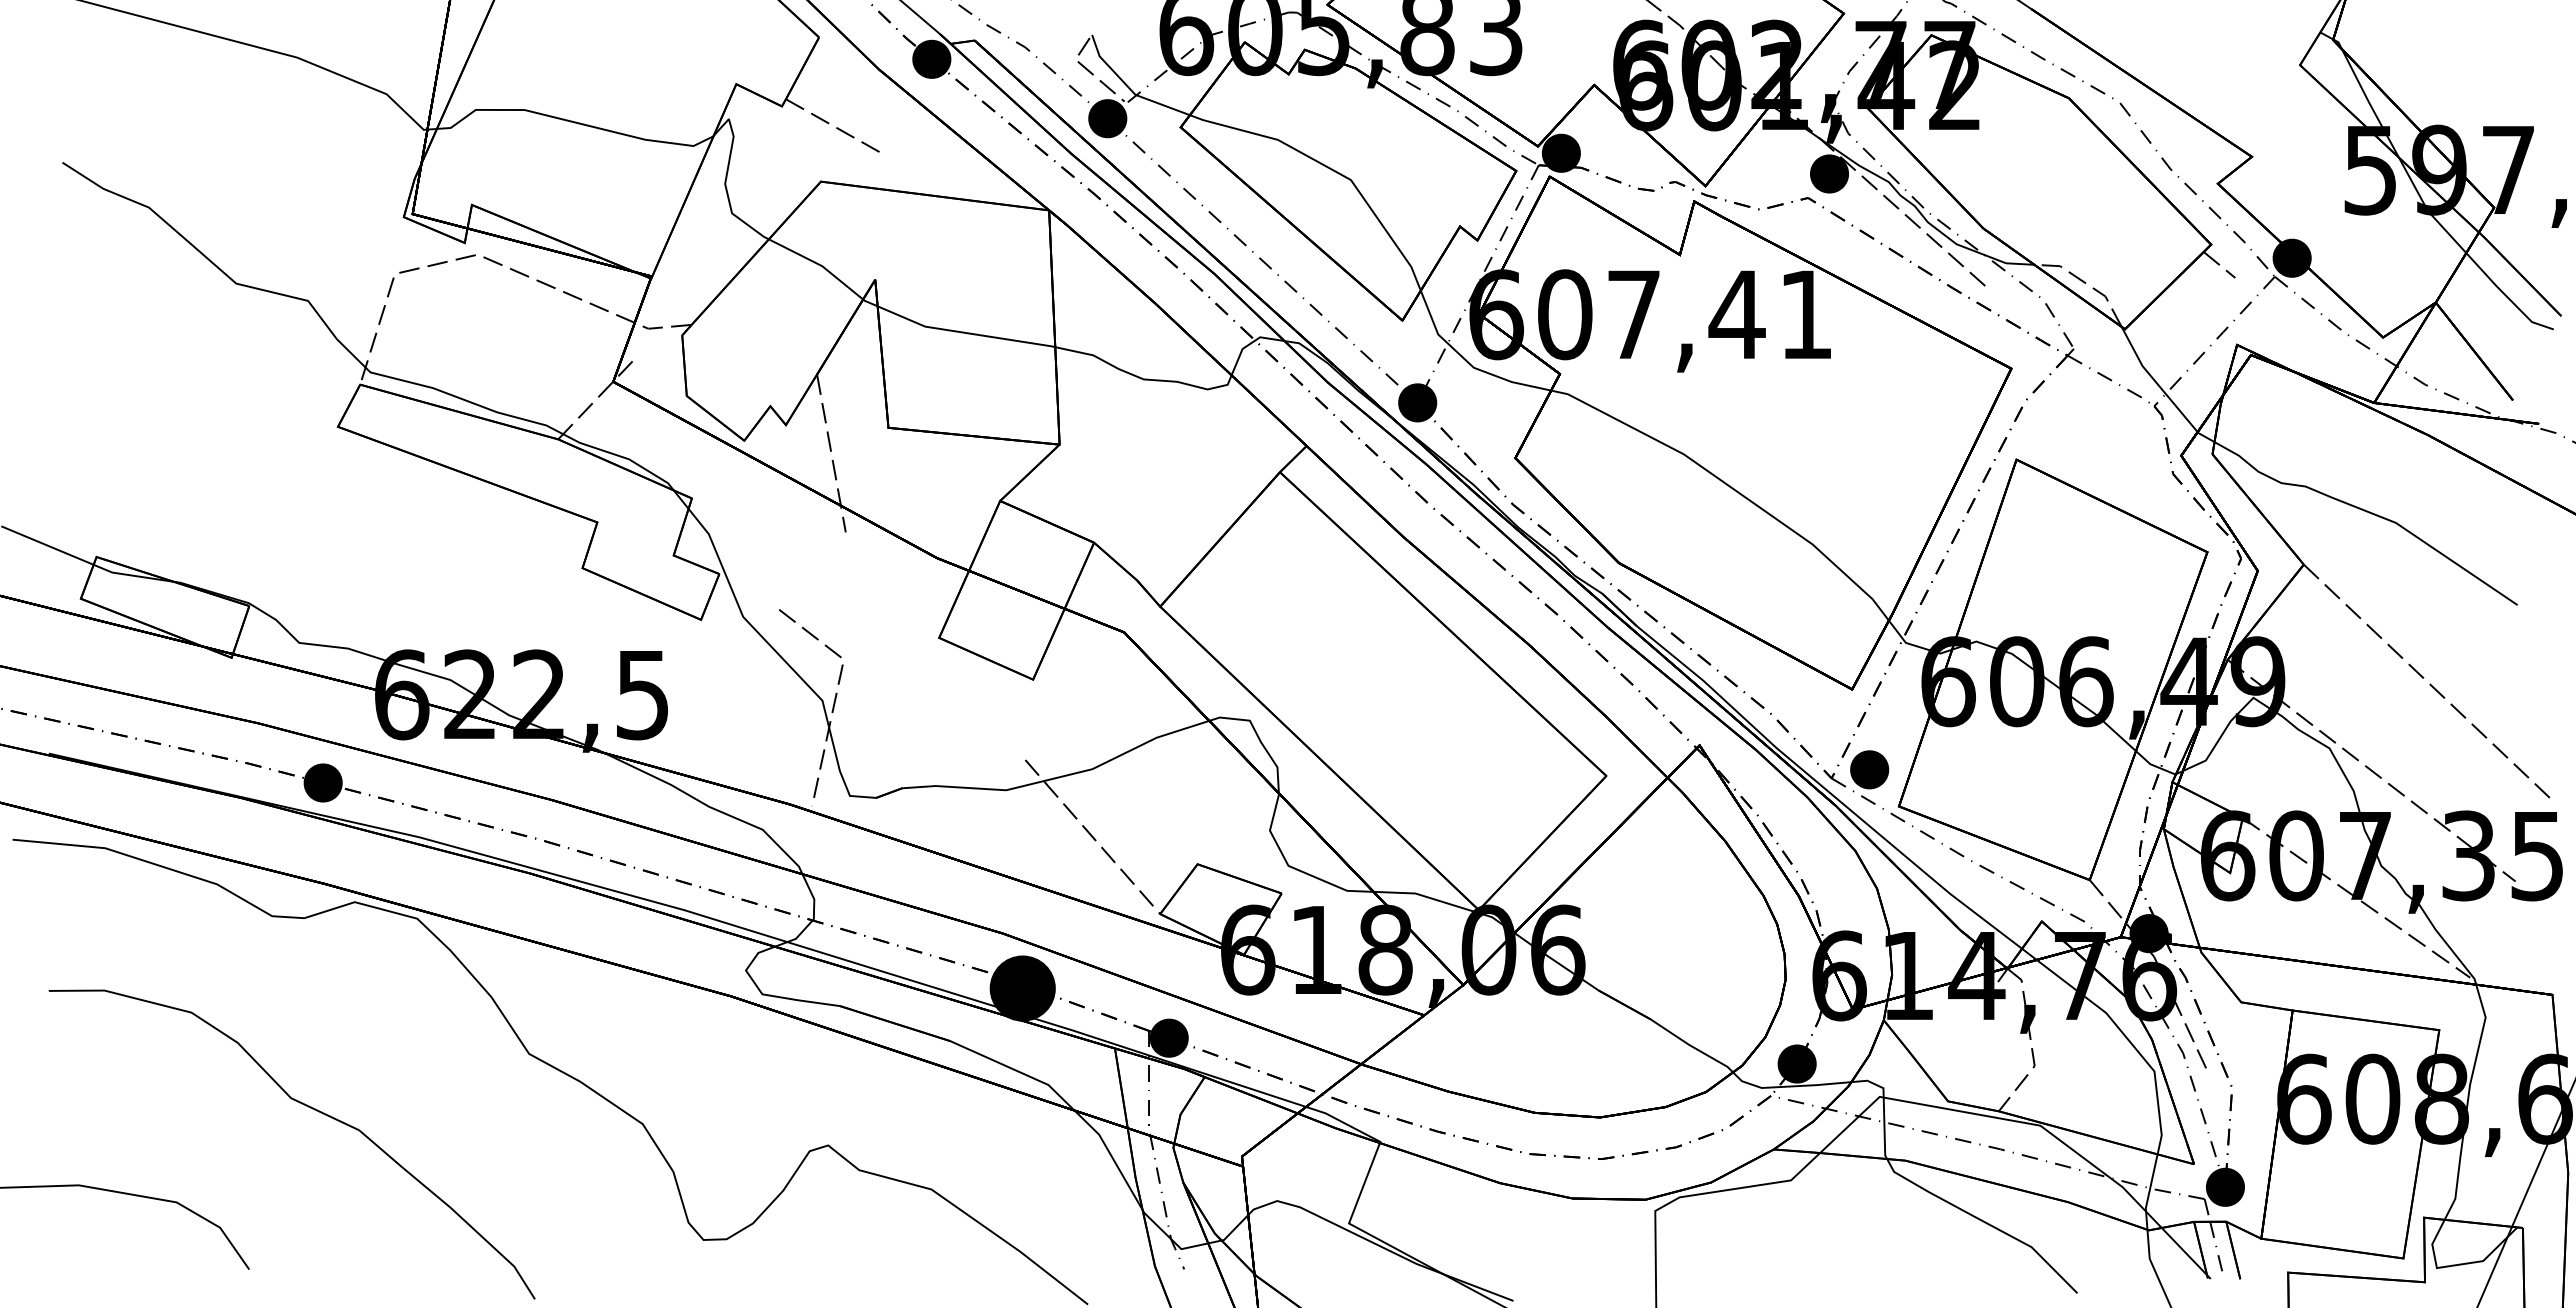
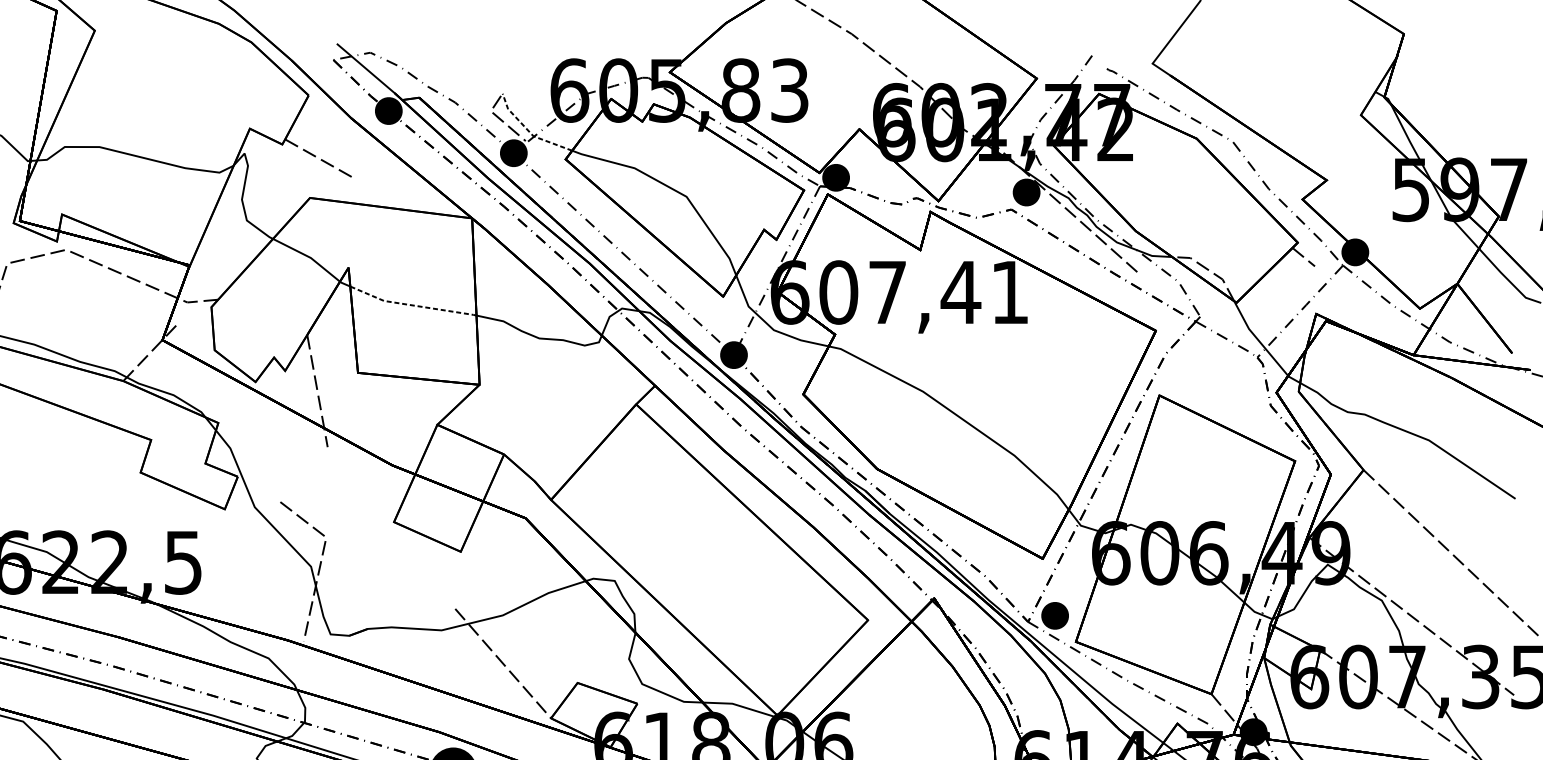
line: (1129, 88) -> (529, 131), solid -> dashed
line: (964, 332) -> (412, 305), solid -> dashed

